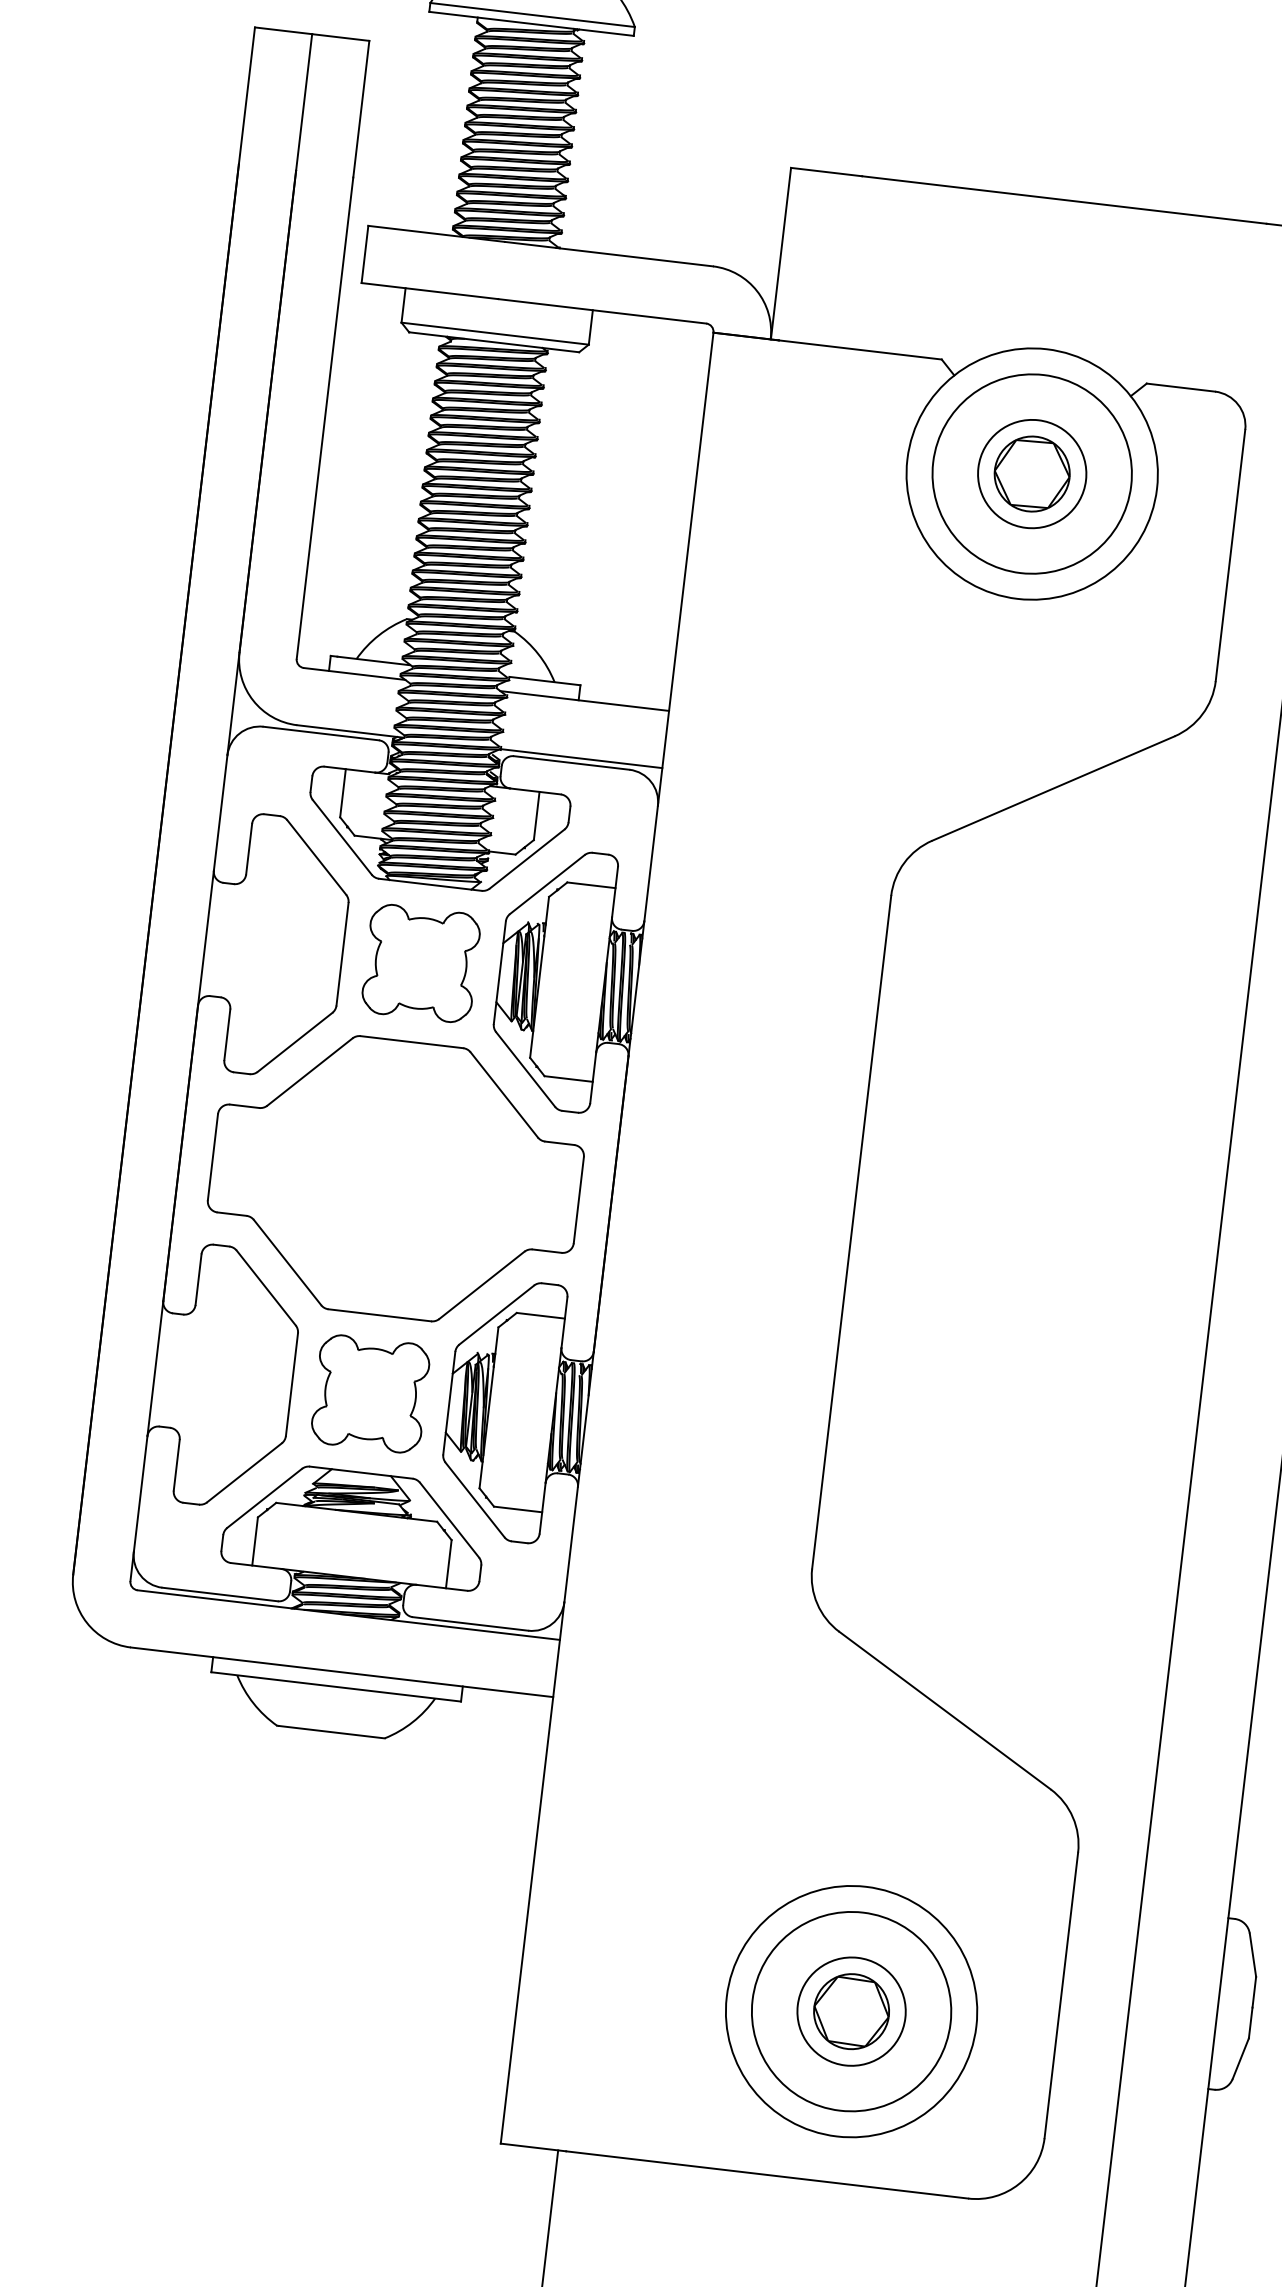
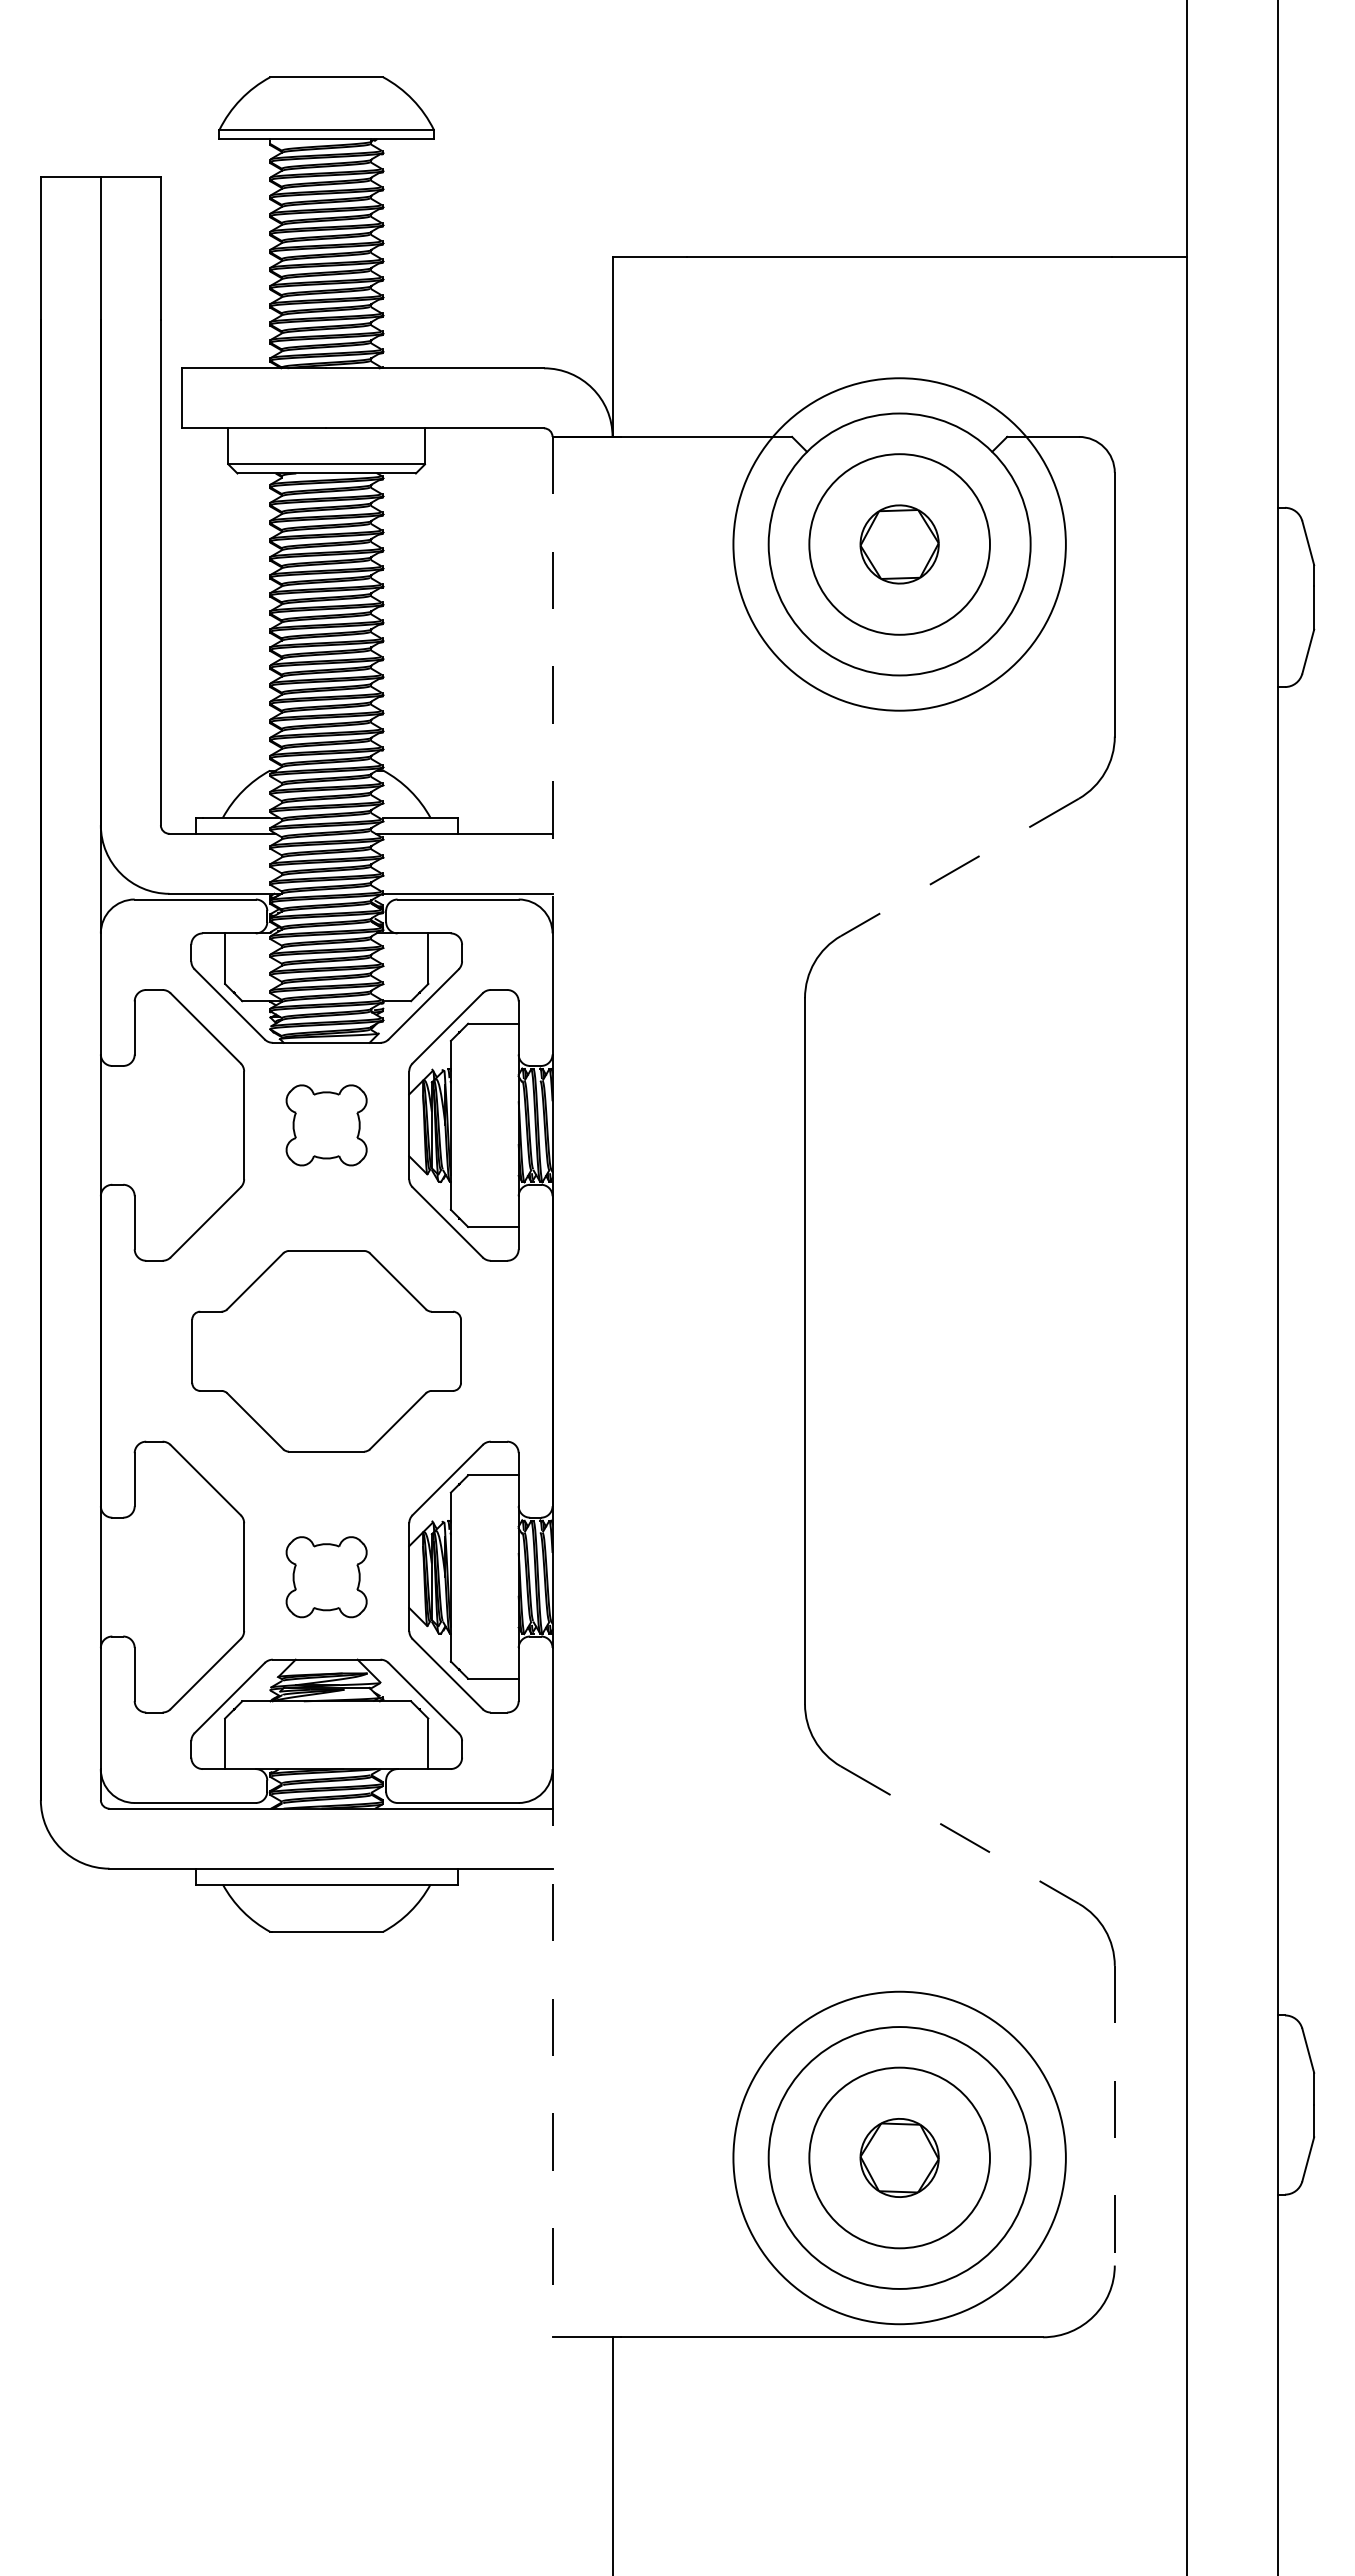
circle: (1032, 474) -> (899, 544), size x1.6
circle: (1032, 474) -> (899, 544), size x1.6
line: (685, 569) -> (552, 685), solid -> dashed
line: (1053, 788) -> (959, 867), solid -> dashed
part: (420, 963) -> (326, 1125), size x0.7
part: (395, 1178) -> (326, 1351), size x0.7
part: (370, 1394) -> (326, 1577), size x0.7
line: (945, 1711) -> (960, 1835), solid -> dashed
line: (532, 1873) -> (552, 2053), solid -> dashed
line: (1061, 1995) -> (1114, 2115), solid -> dashed
circle: (851, 2011) -> (899, 2157), size x1.6
circle: (851, 2011) -> (899, 2157), size x1.6

